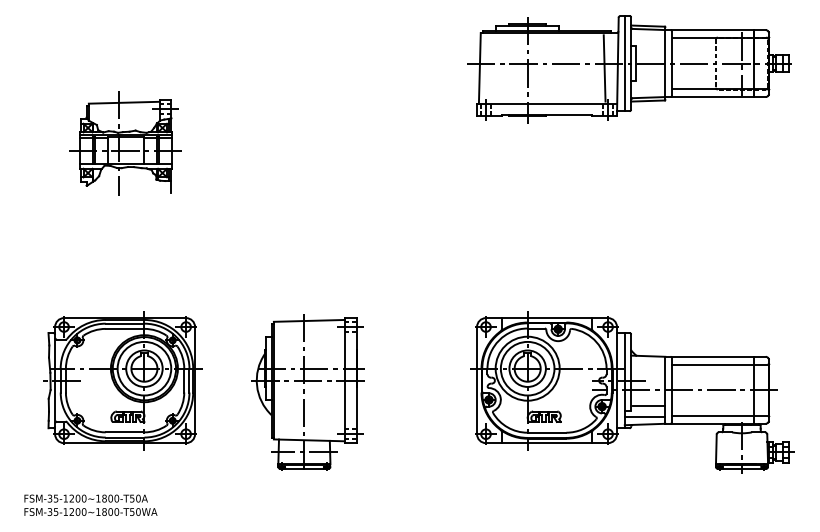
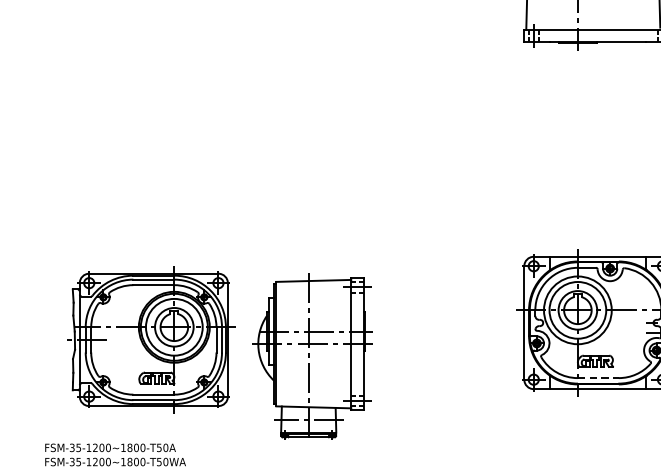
part: (125, 143) -> (152, 71), removed
part: (122, 380) -> (151, 339), moved
part: (307, 392) -> (312, 356), moved
line: (547, 432) -> (598, 377), solid -> dashed

